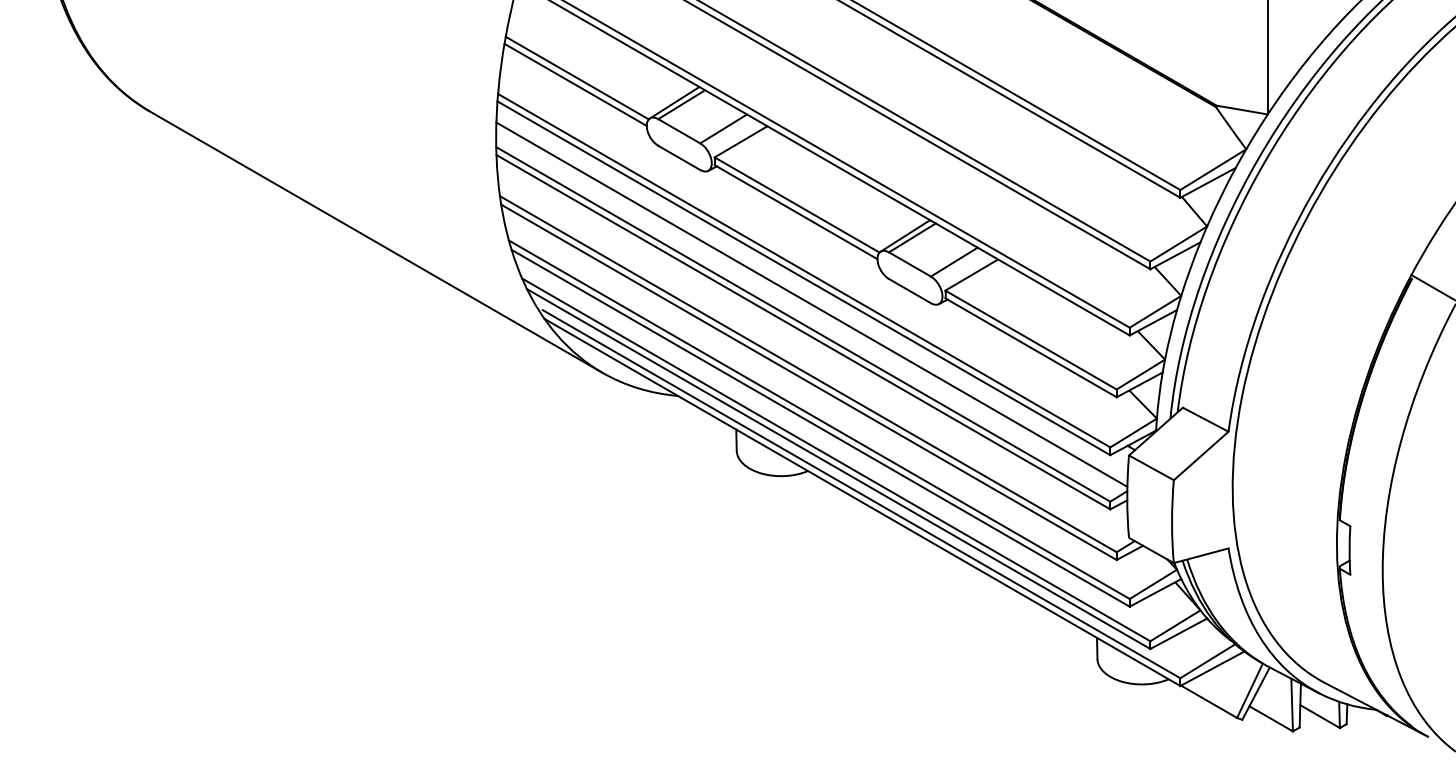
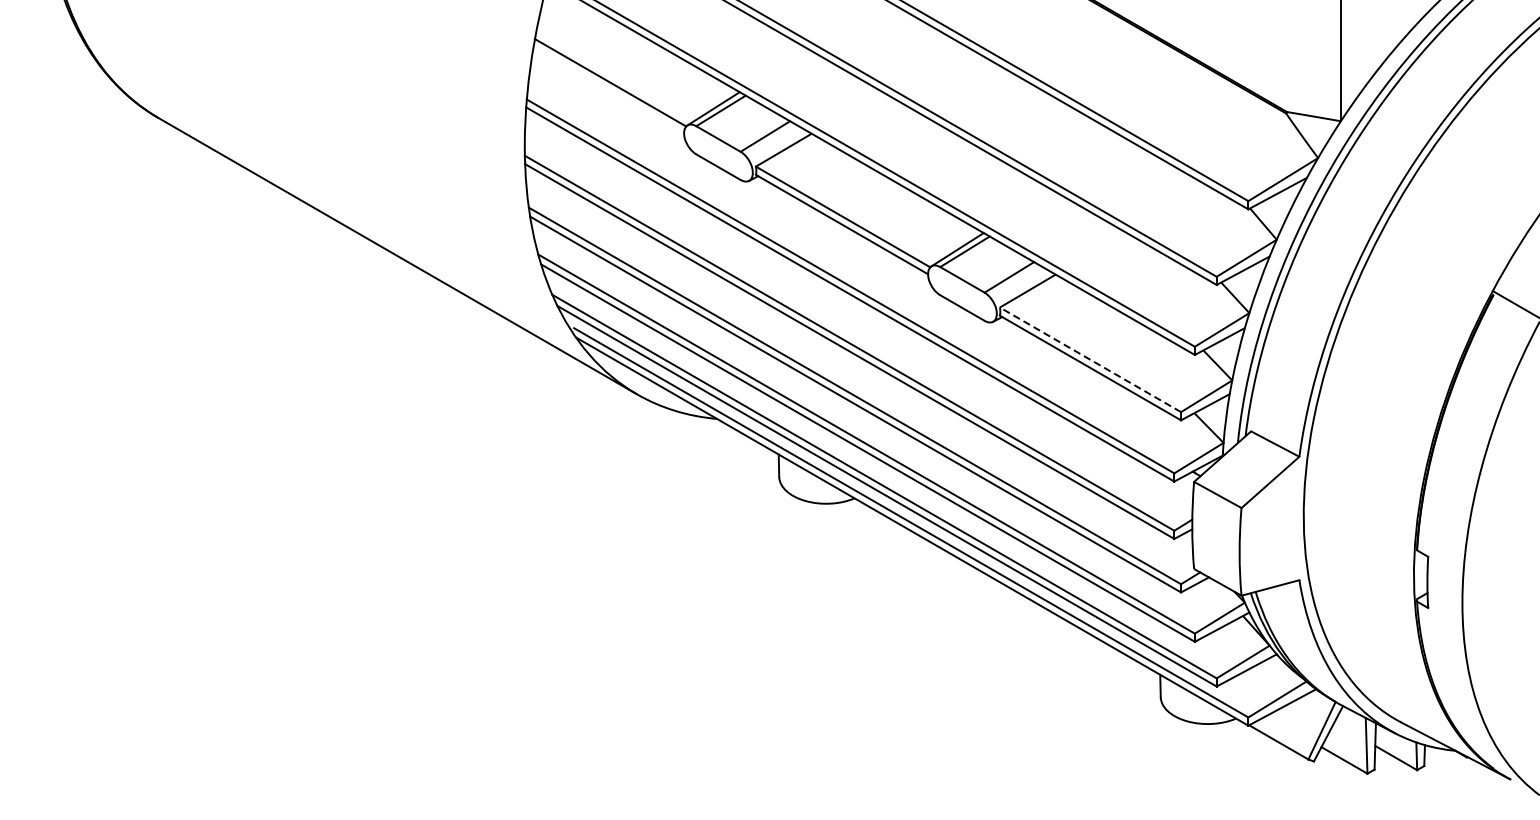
line: (575, 84) -> (608, 89), removed
line: (811, 304) -> (858, 322), removed
line: (1031, 340) -> (1090, 360), solid -> dashed

